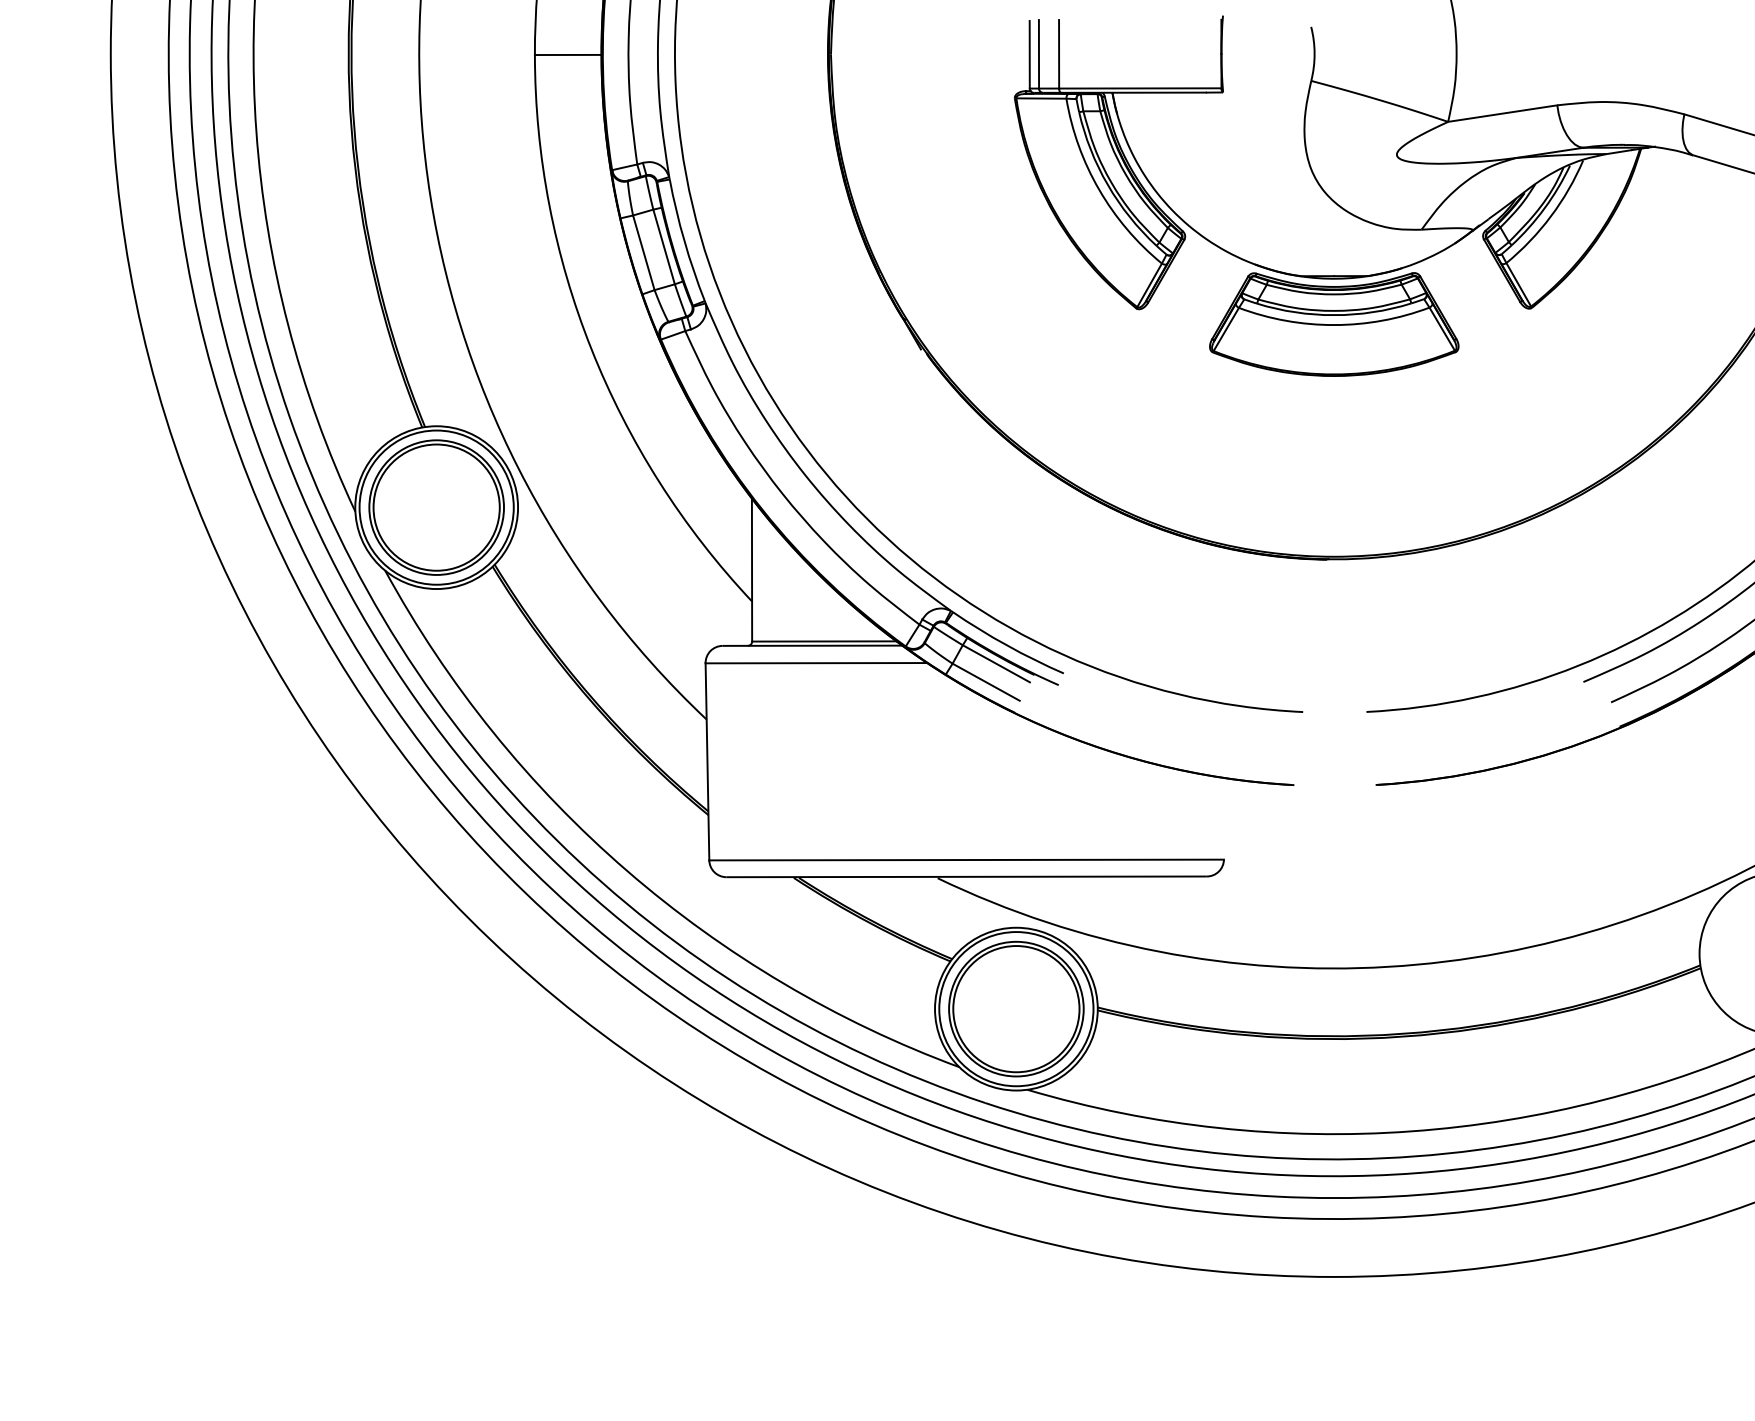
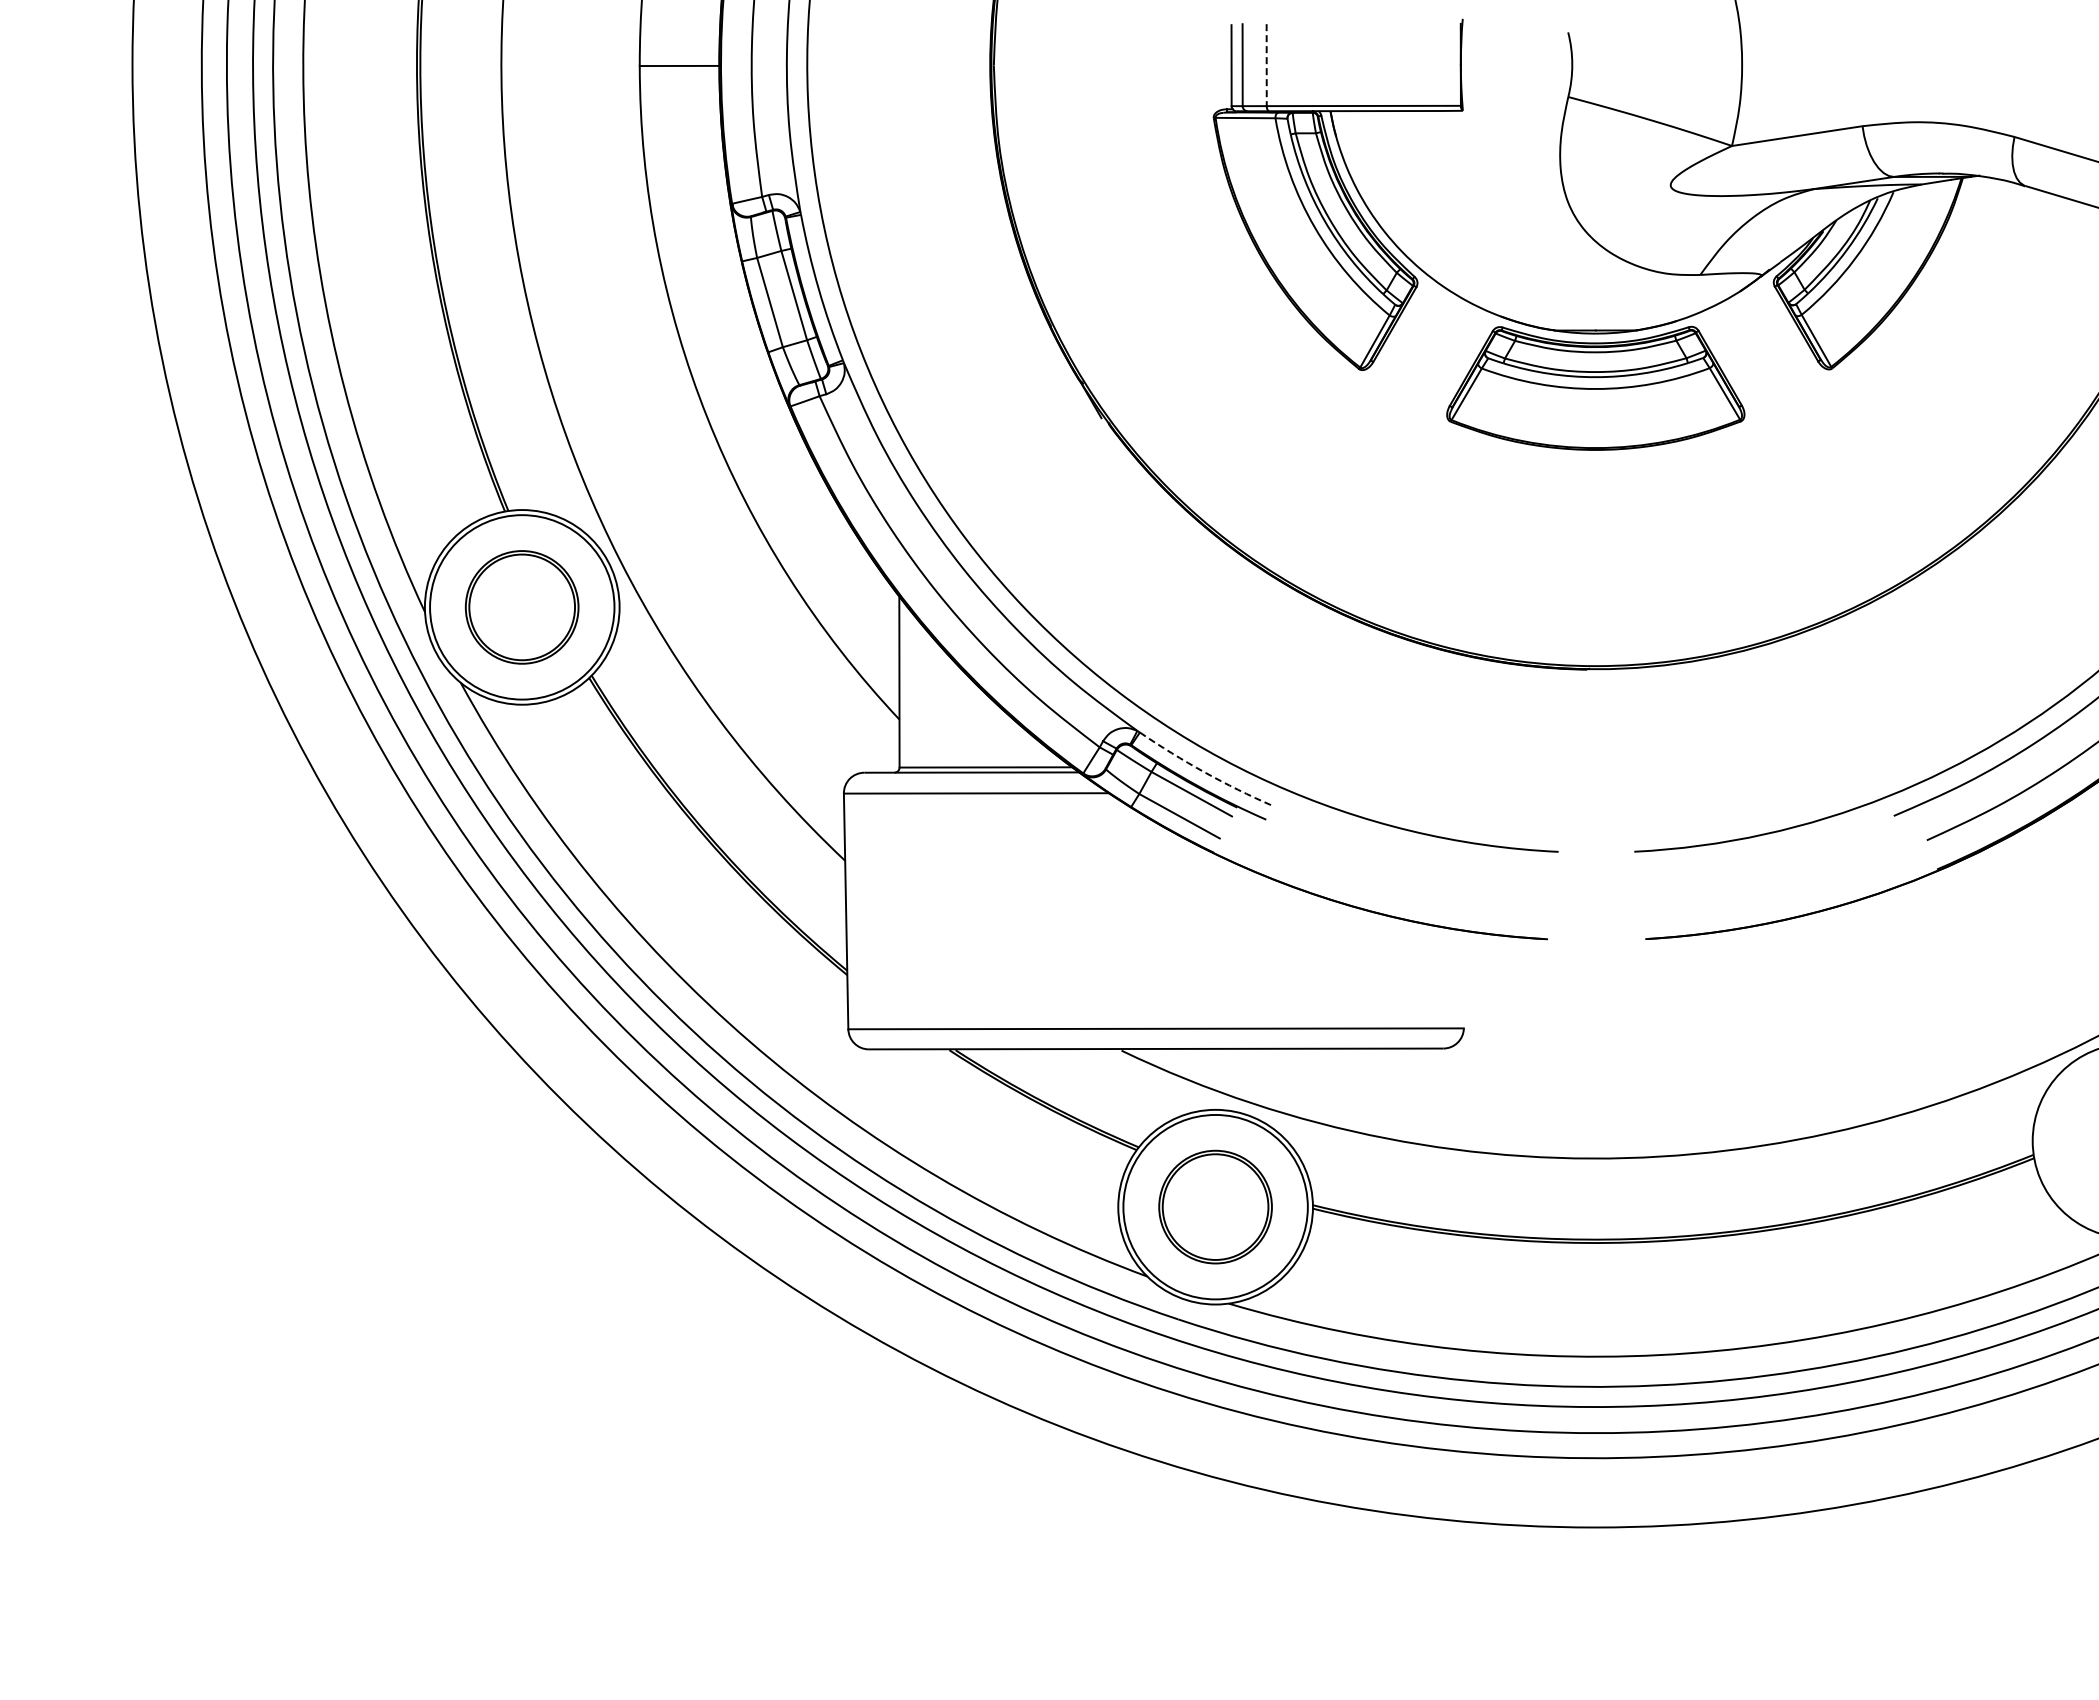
line: (1058, 54) -> (1266, 65), solid -> dashed
part: (436, 507) -> (521, 607), size x0.7
arc: (1007, 645) -> (1204, 772), solid -> dashed
part: (1016, 1008) -> (1215, 1206), size x0.7

